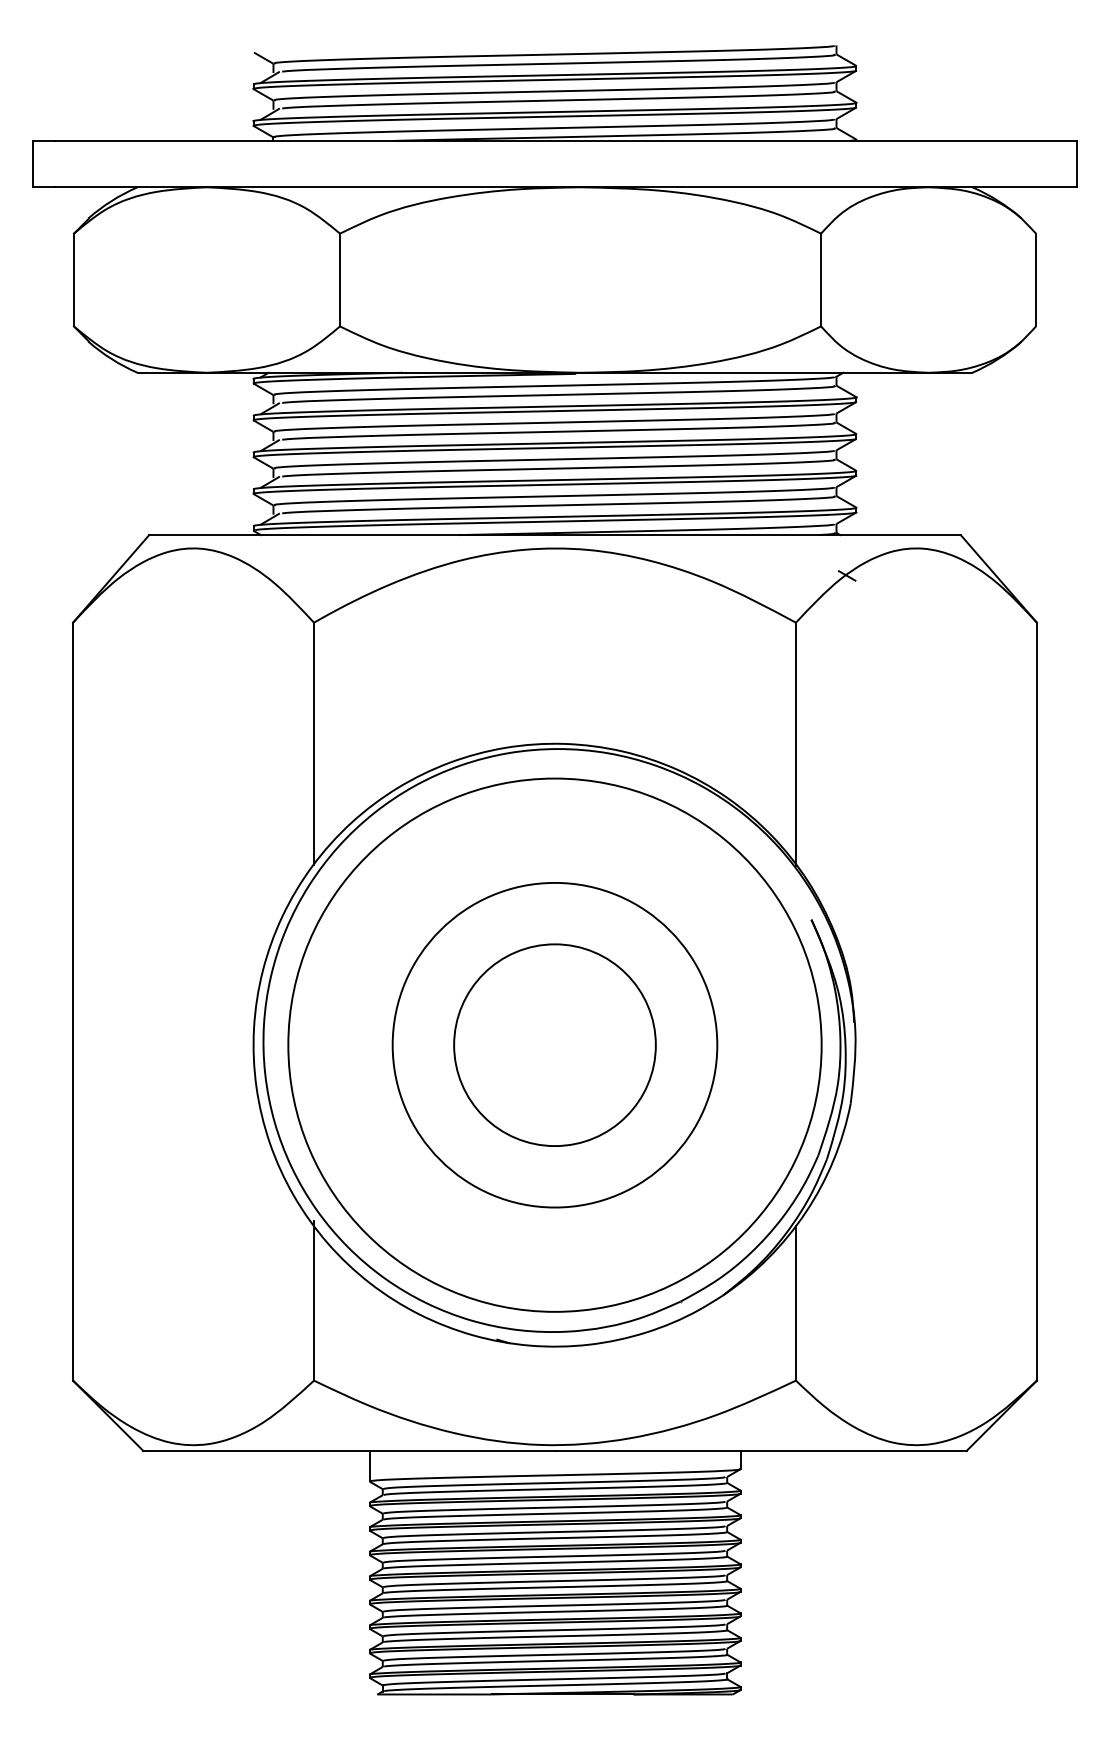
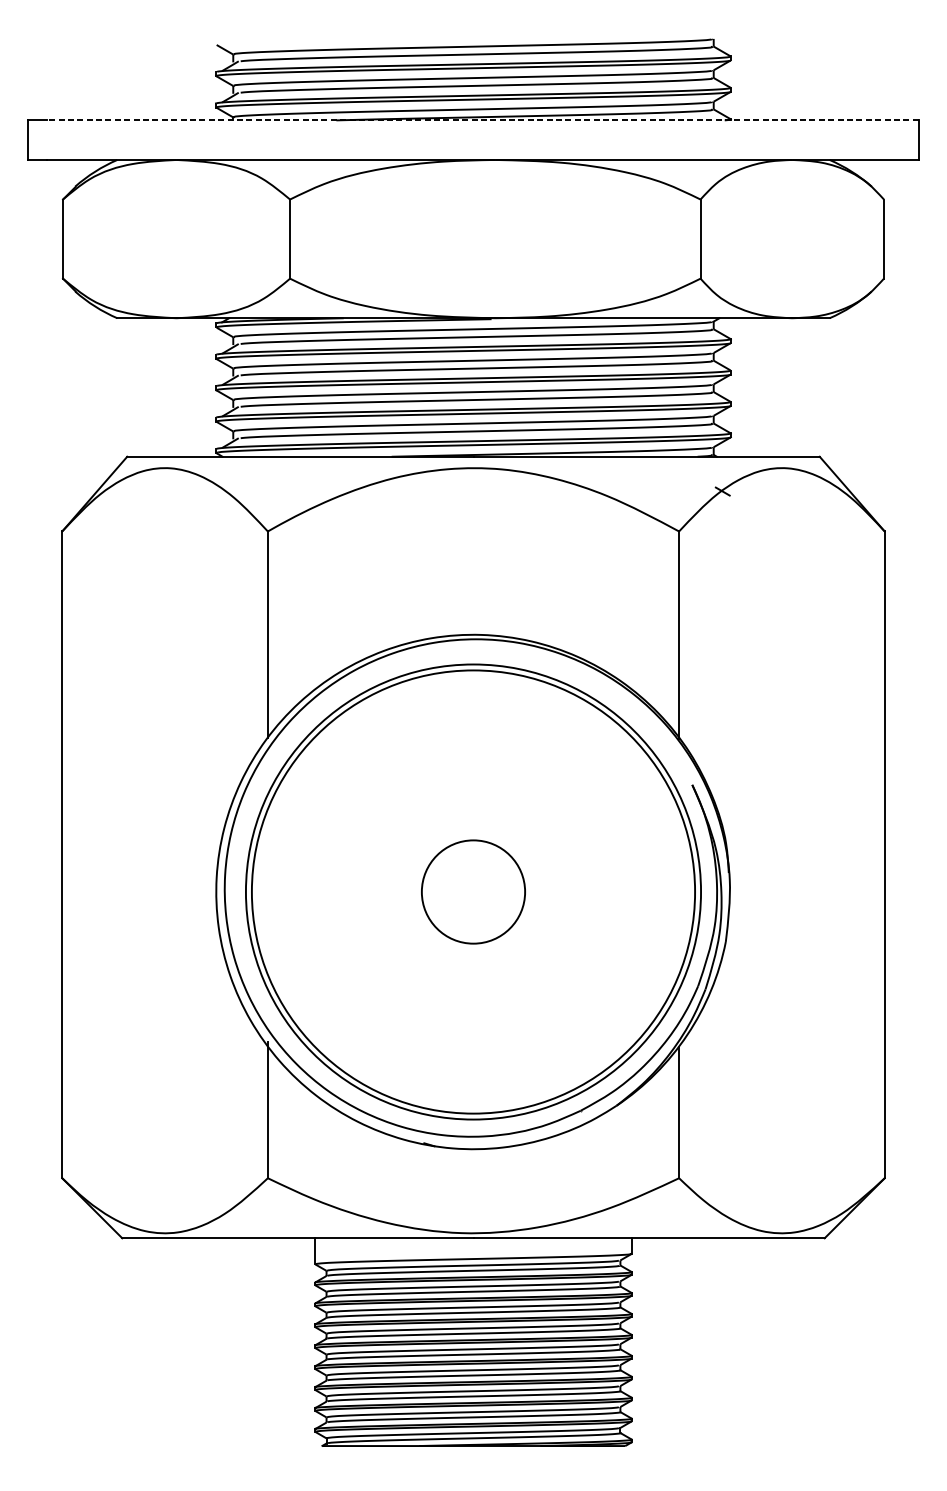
line: (565, 140) -> (482, 120), solid -> dashed
circle: (554, 1044) -> (473, 891), size x1.6
circle: (554, 1045) -> (473, 892), size x0.6

